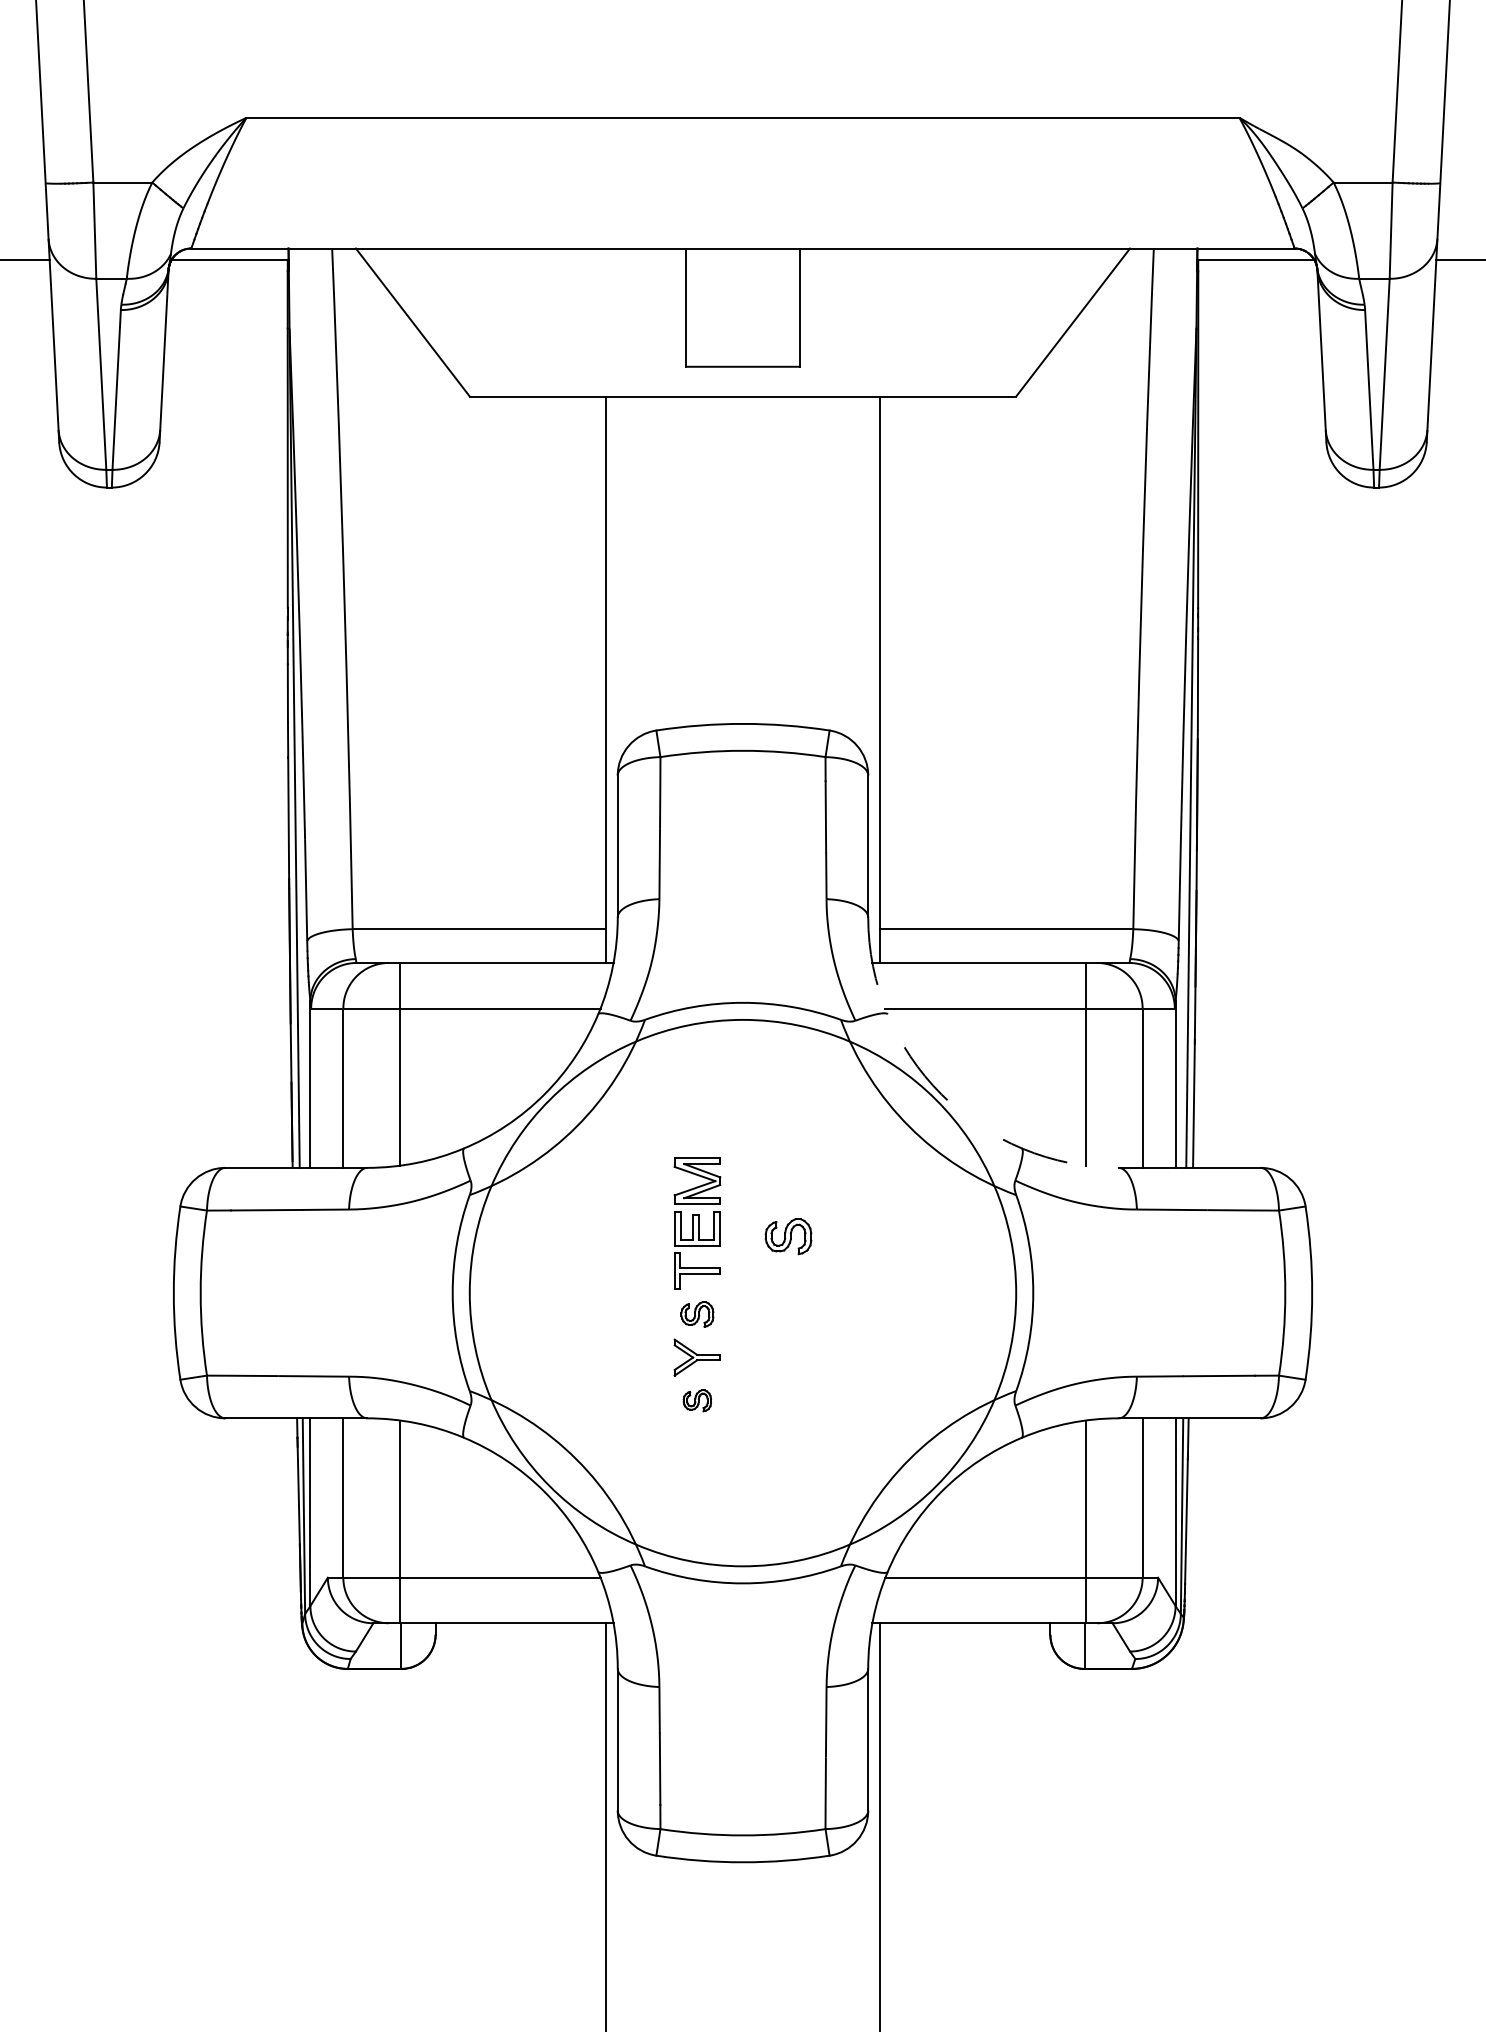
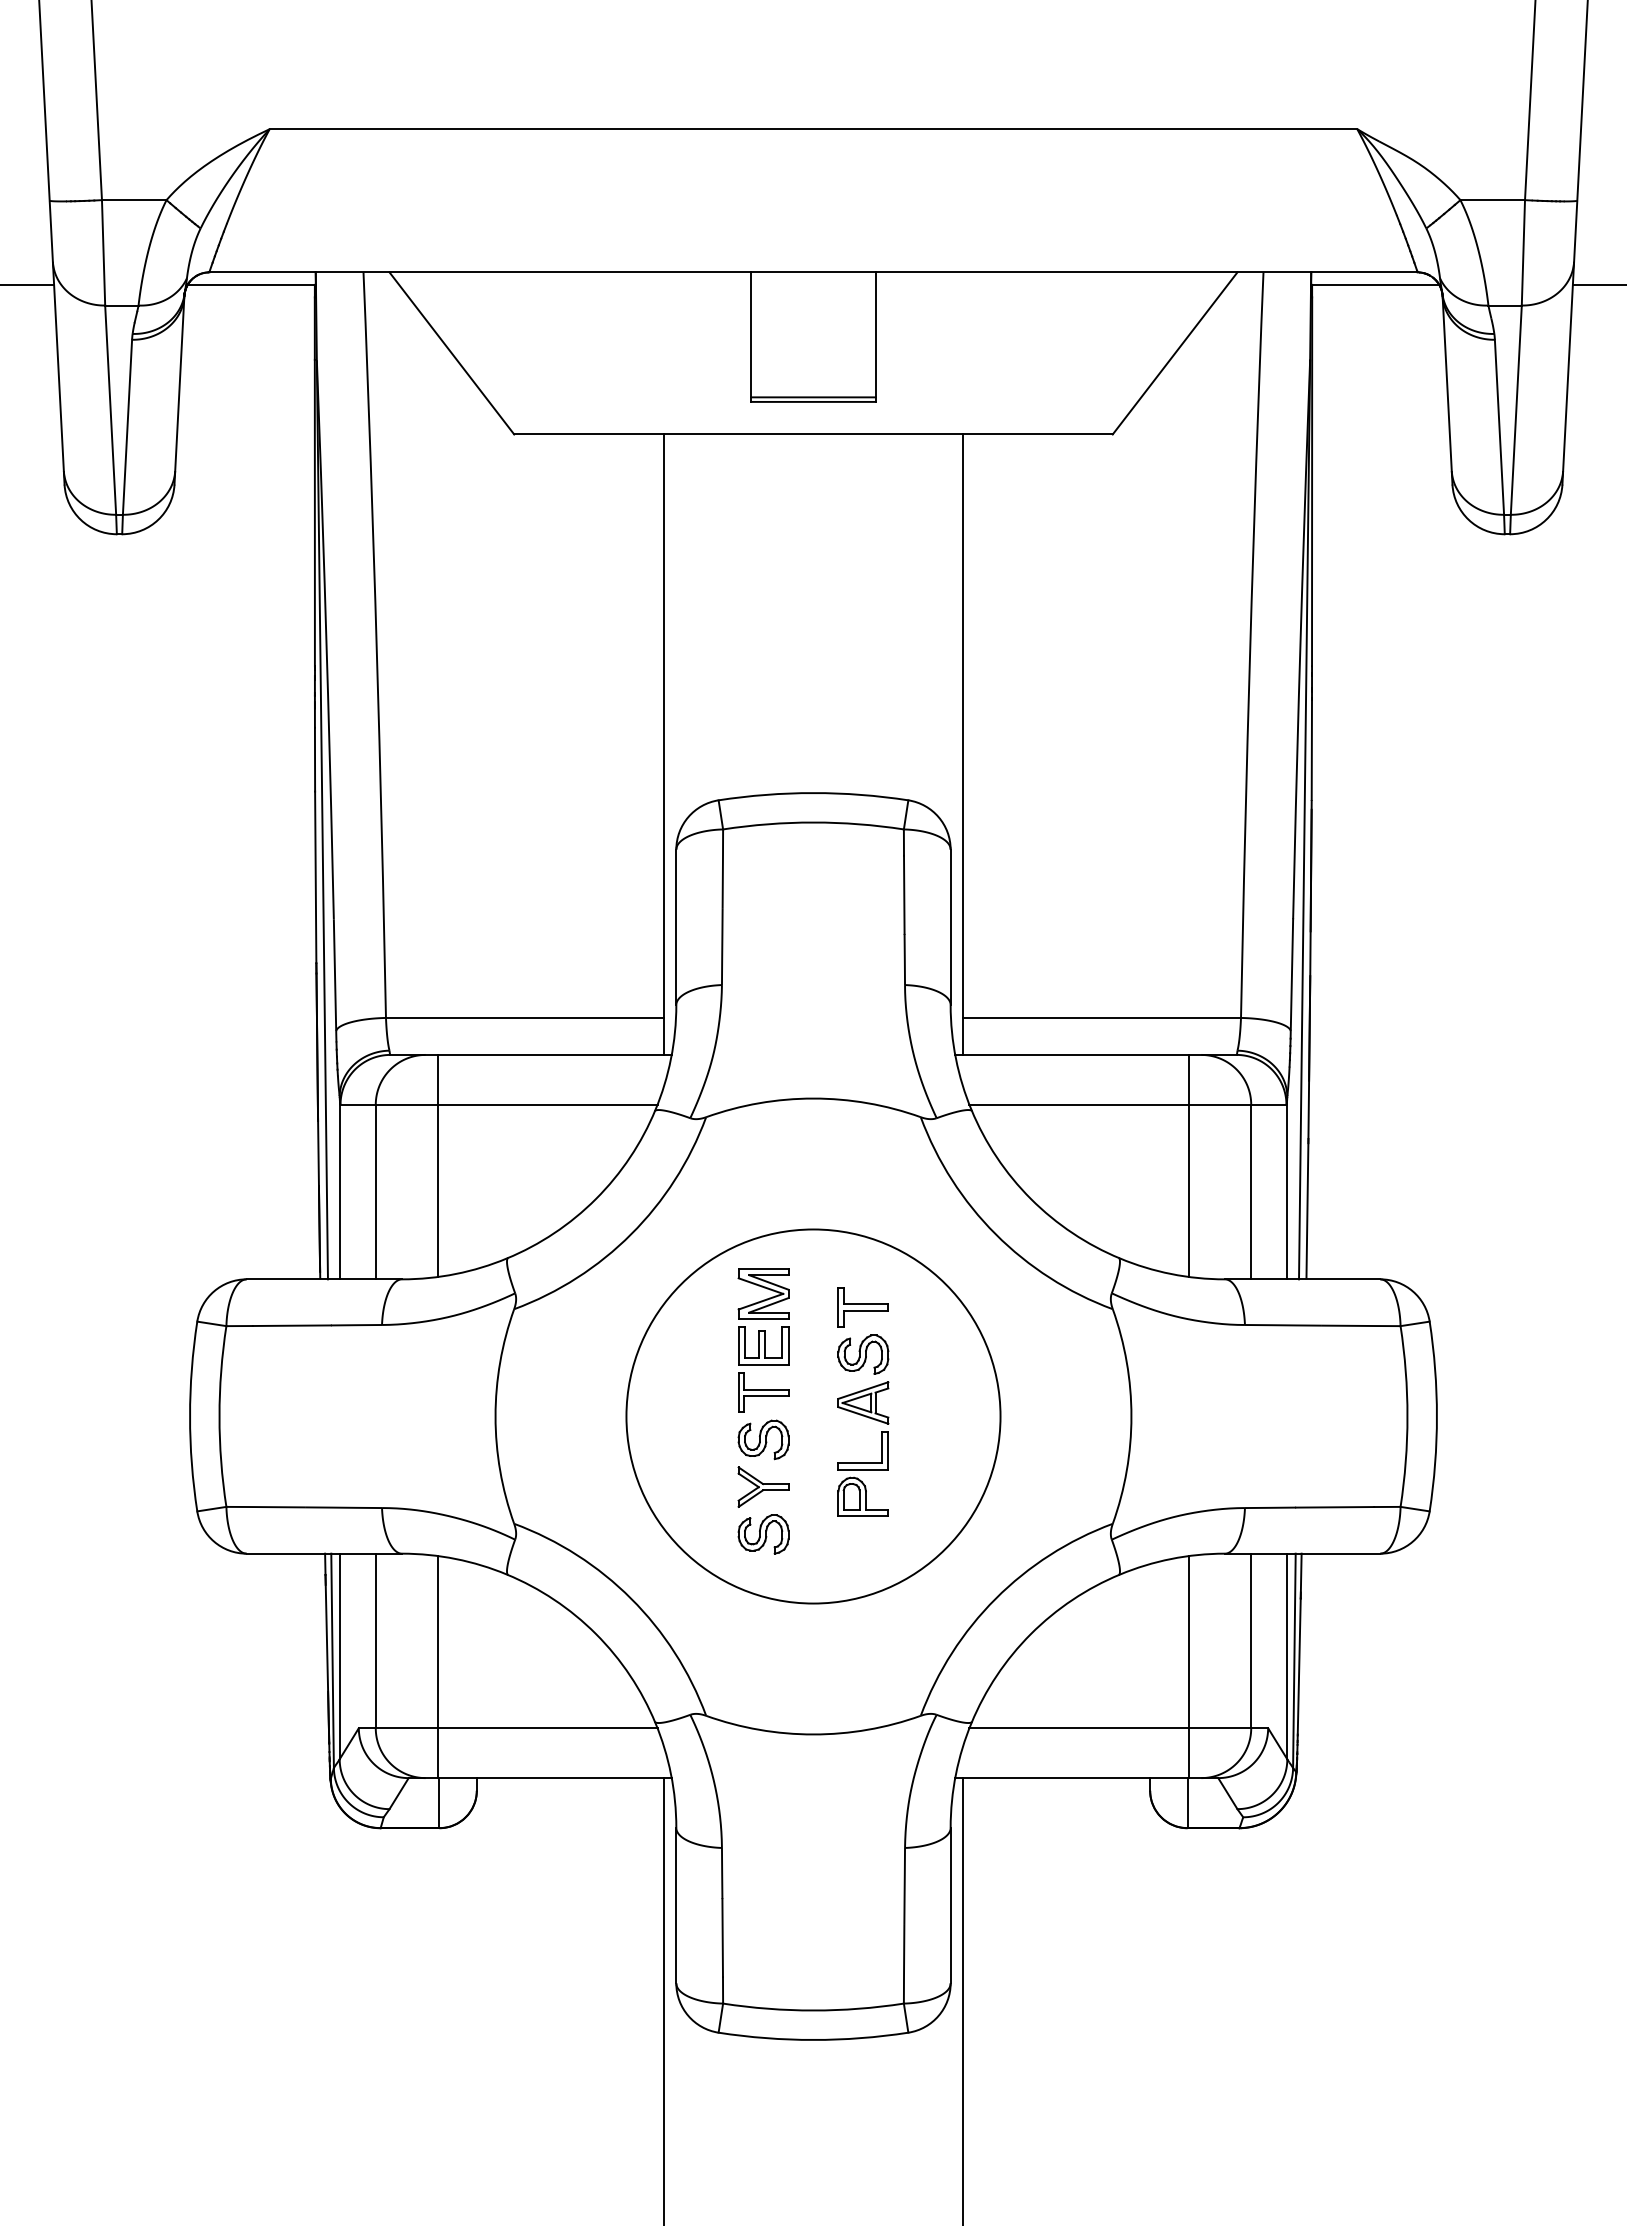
line: (743, 362) -> (813, 397), added
arc: (942, 1094) -> (1031, 1199), dashed -> solid
part: (787, 1193) -> (862, 1307), added
circle: (743, 1293) -> (813, 1416), size x0.62
part: (697, 1314) -> (763, 1439), size x1.43
part: (788, 1335) -> (863, 1462), added
part: (697, 1400) -> (763, 1534), size x1.67

